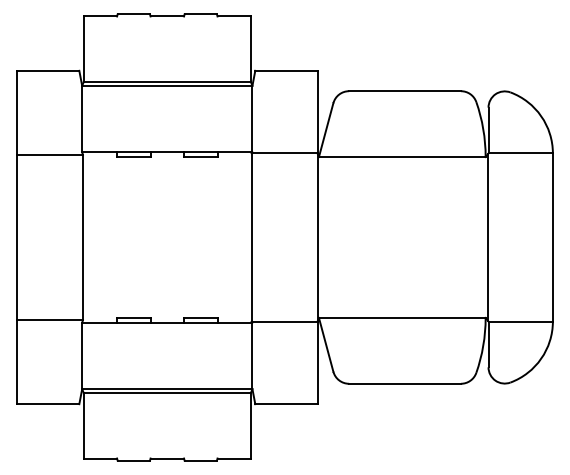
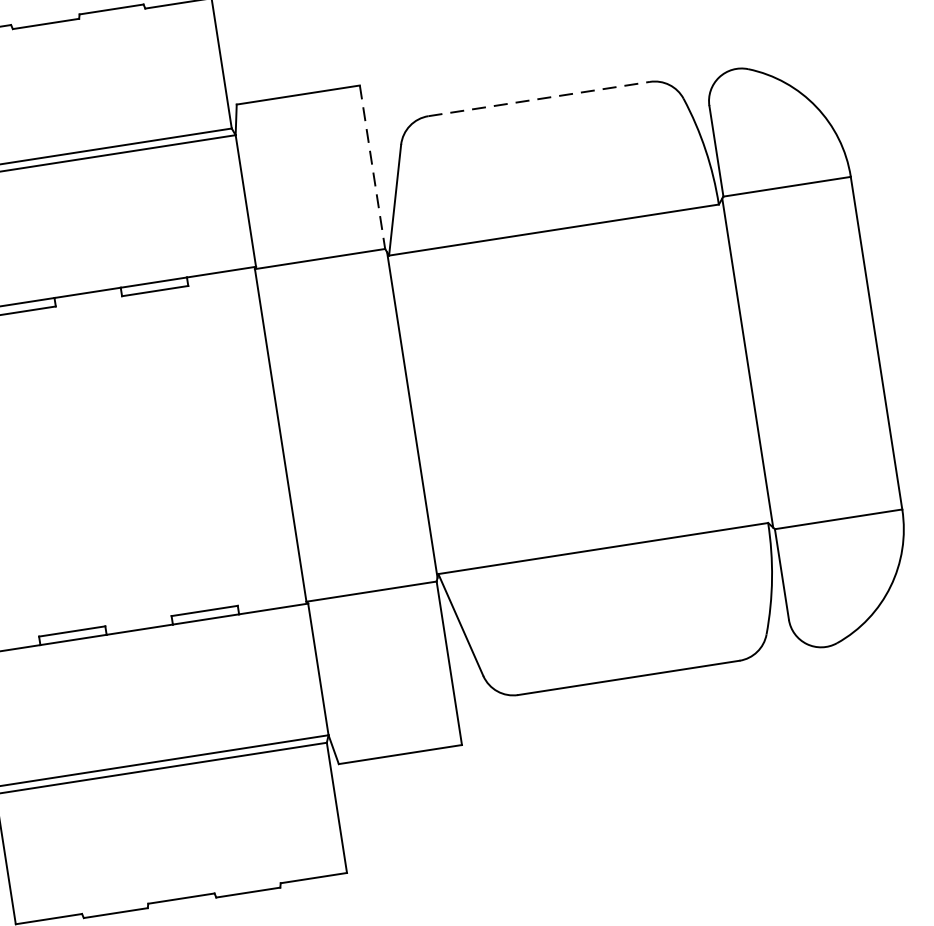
line: (405, 91) -> (540, 99), solid -> dashed
line: (317, 112) -> (372, 167), solid -> dashed

